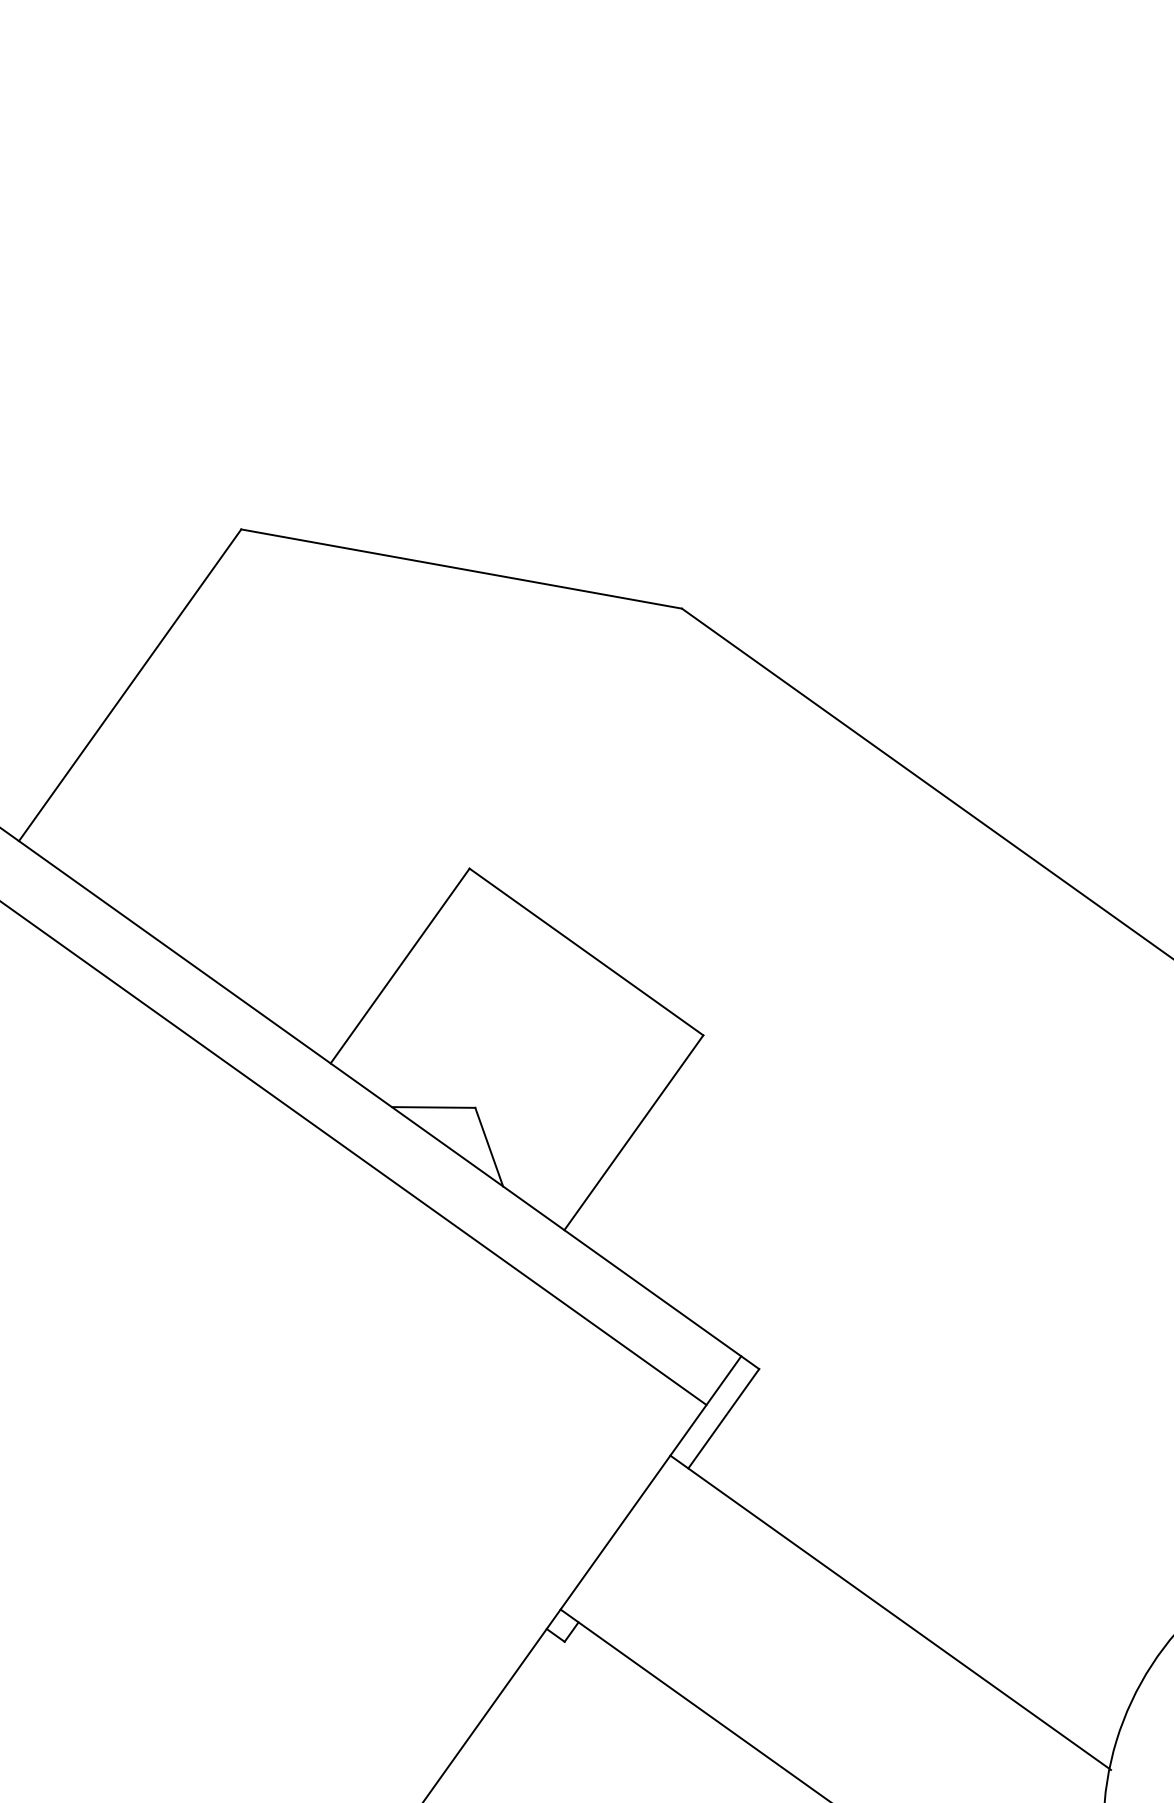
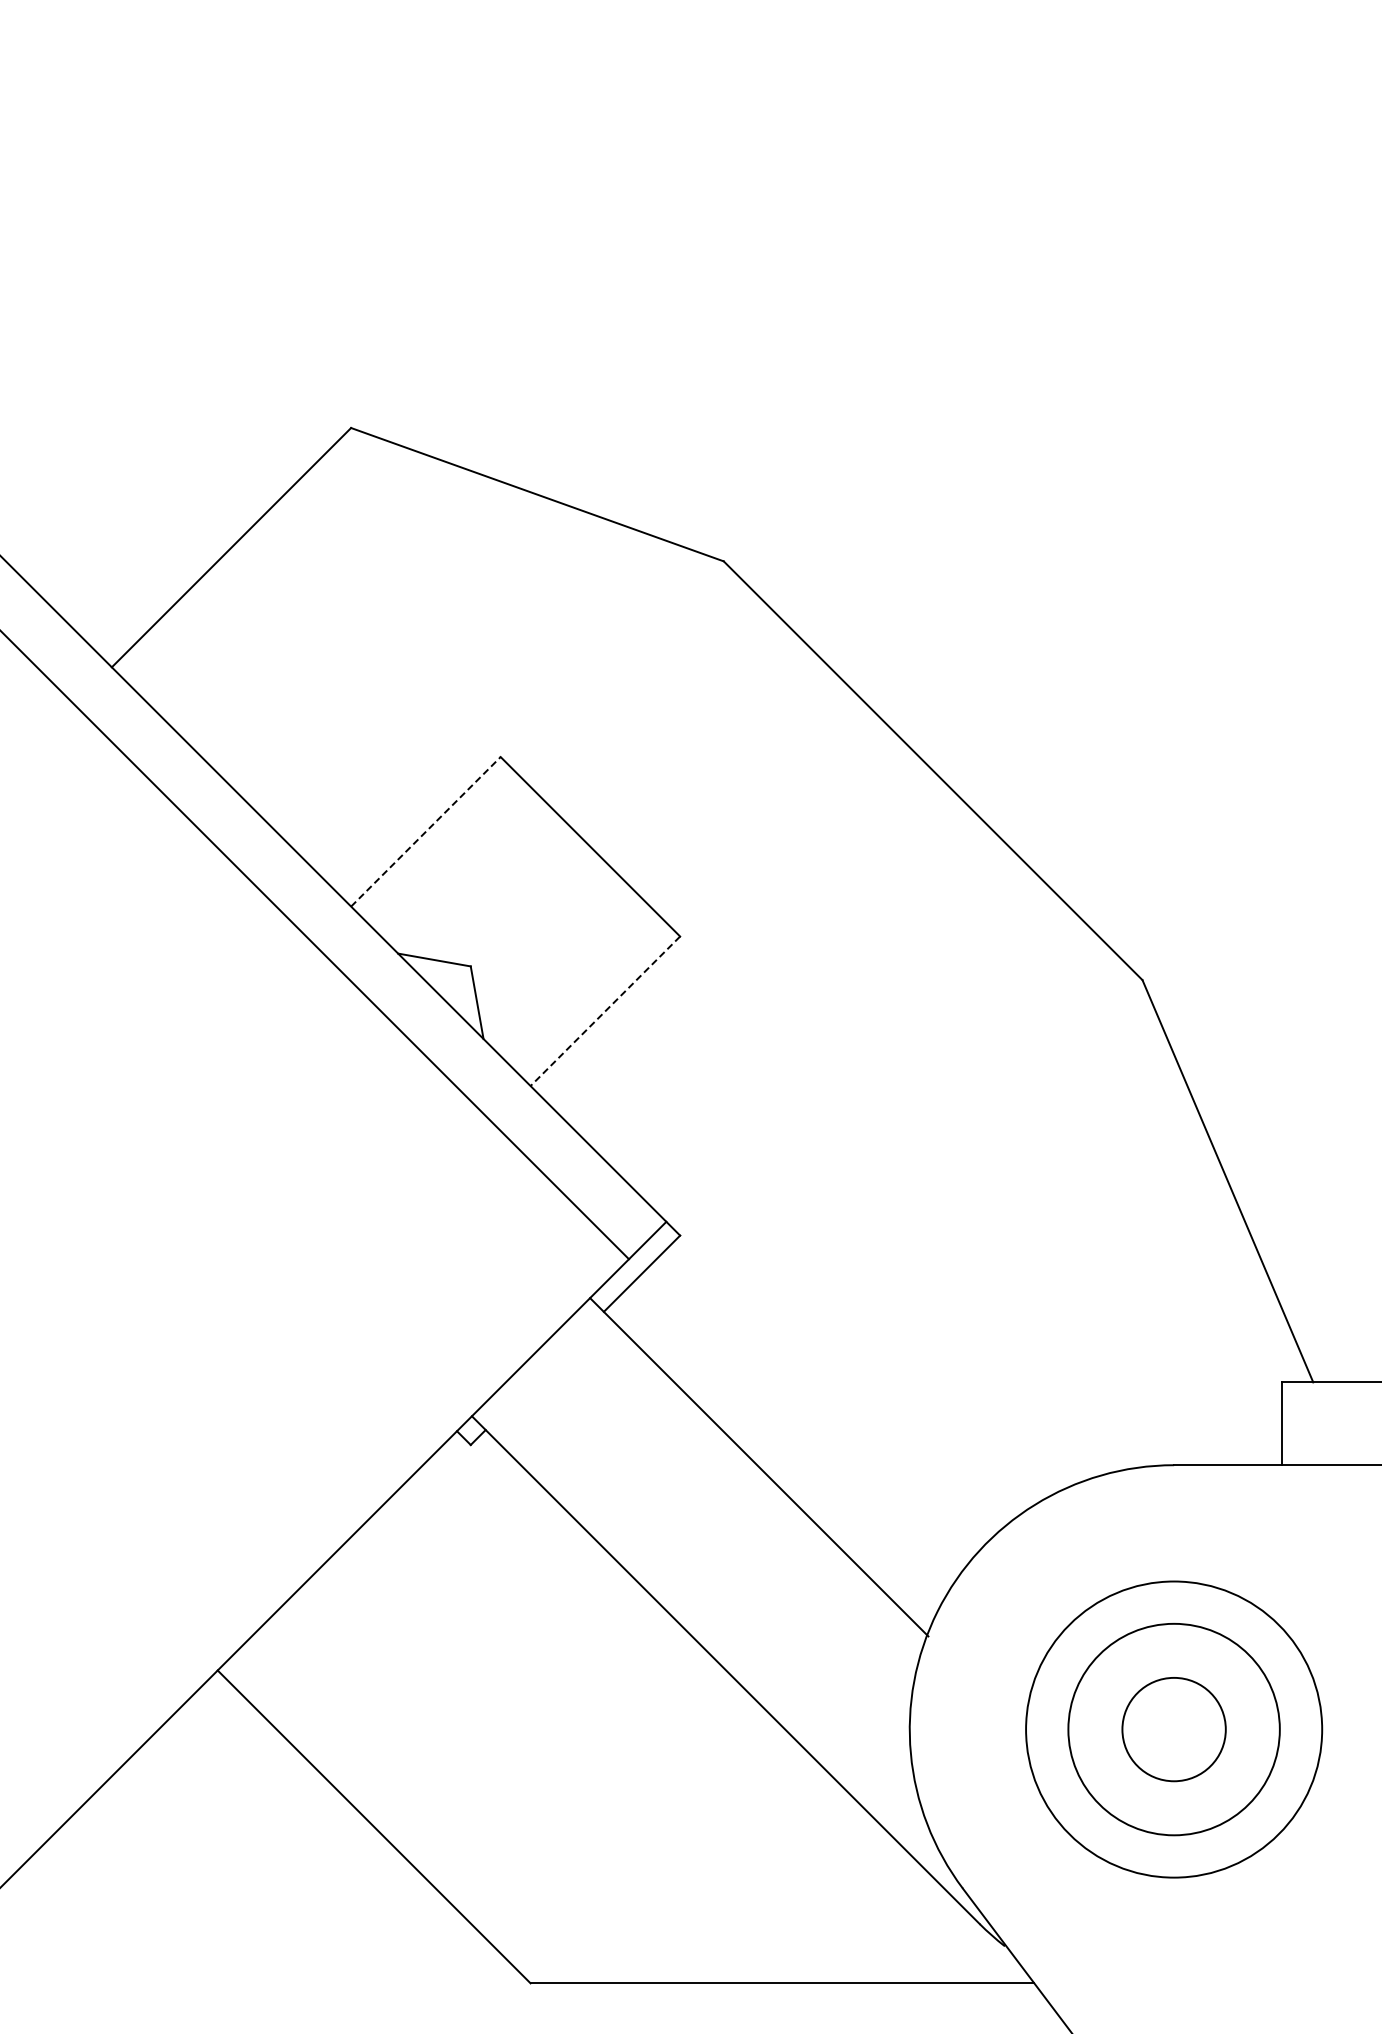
line: (399, 965) -> (425, 831), solid -> dashed
line: (634, 1132) -> (605, 1011), solid -> dashed

